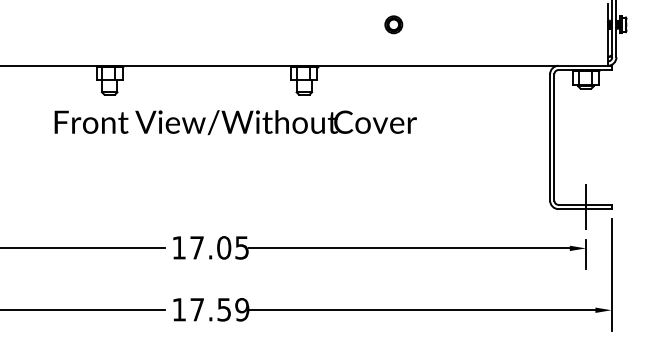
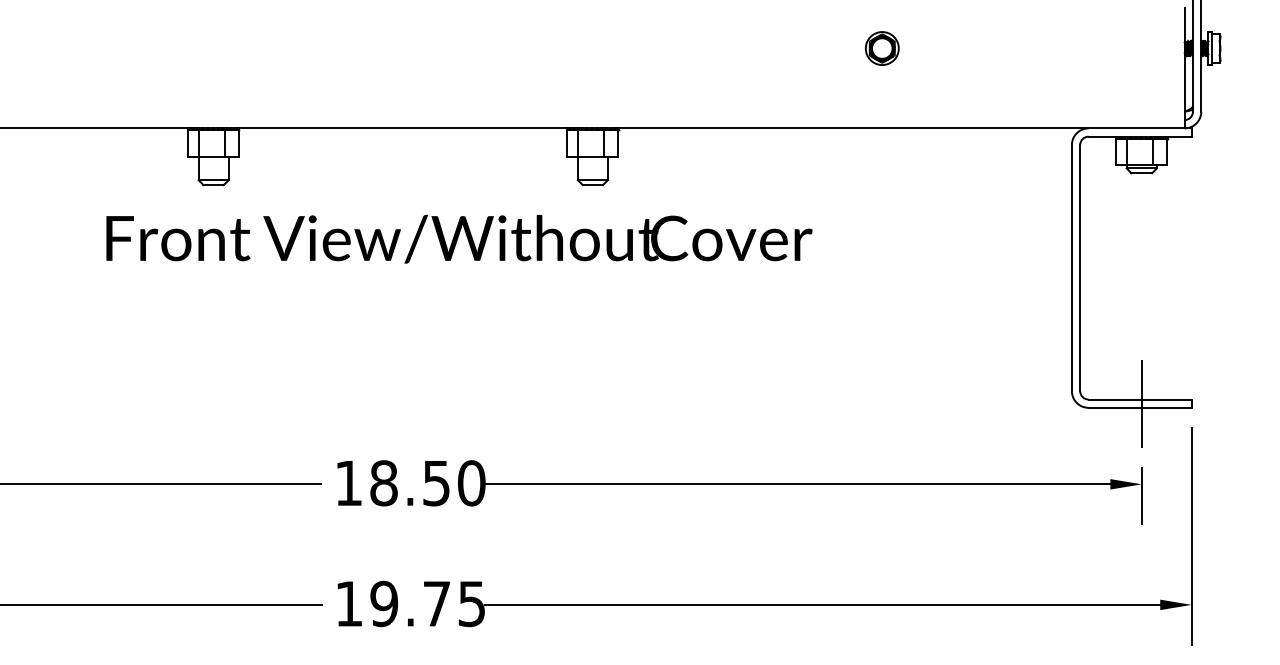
part: (393, 24) -> (881, 47), moved
text: (219, 247) -> (427, 482), 17.05 -> 18.50
text: (219, 309) -> (427, 603), 17.59 -> 19.75

